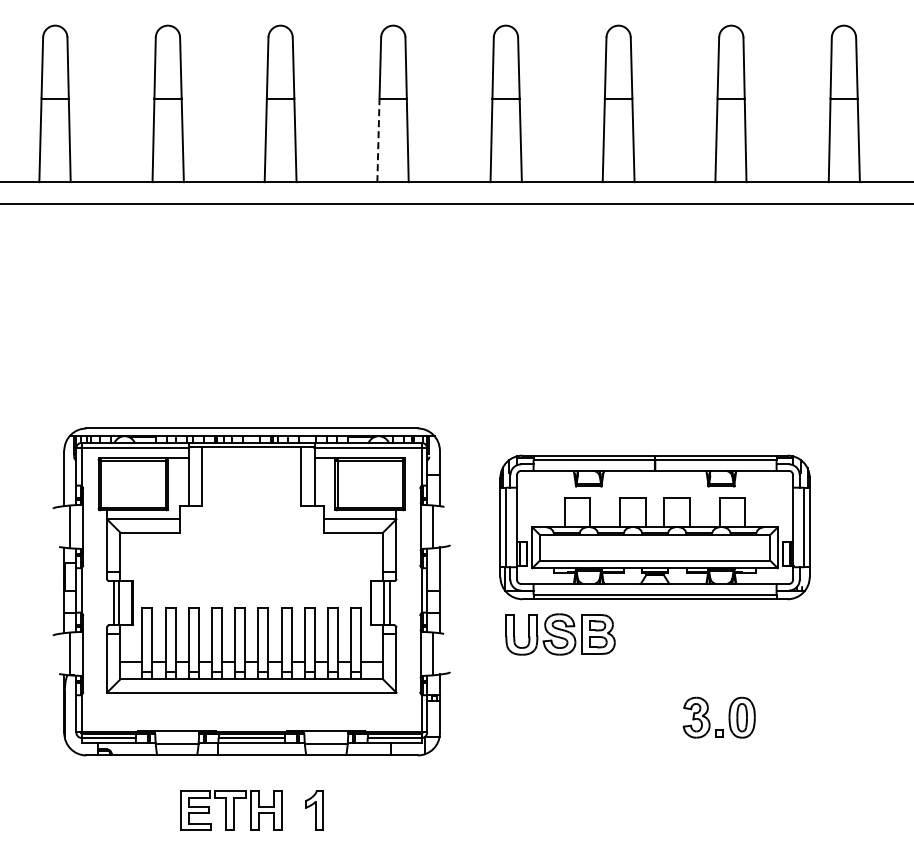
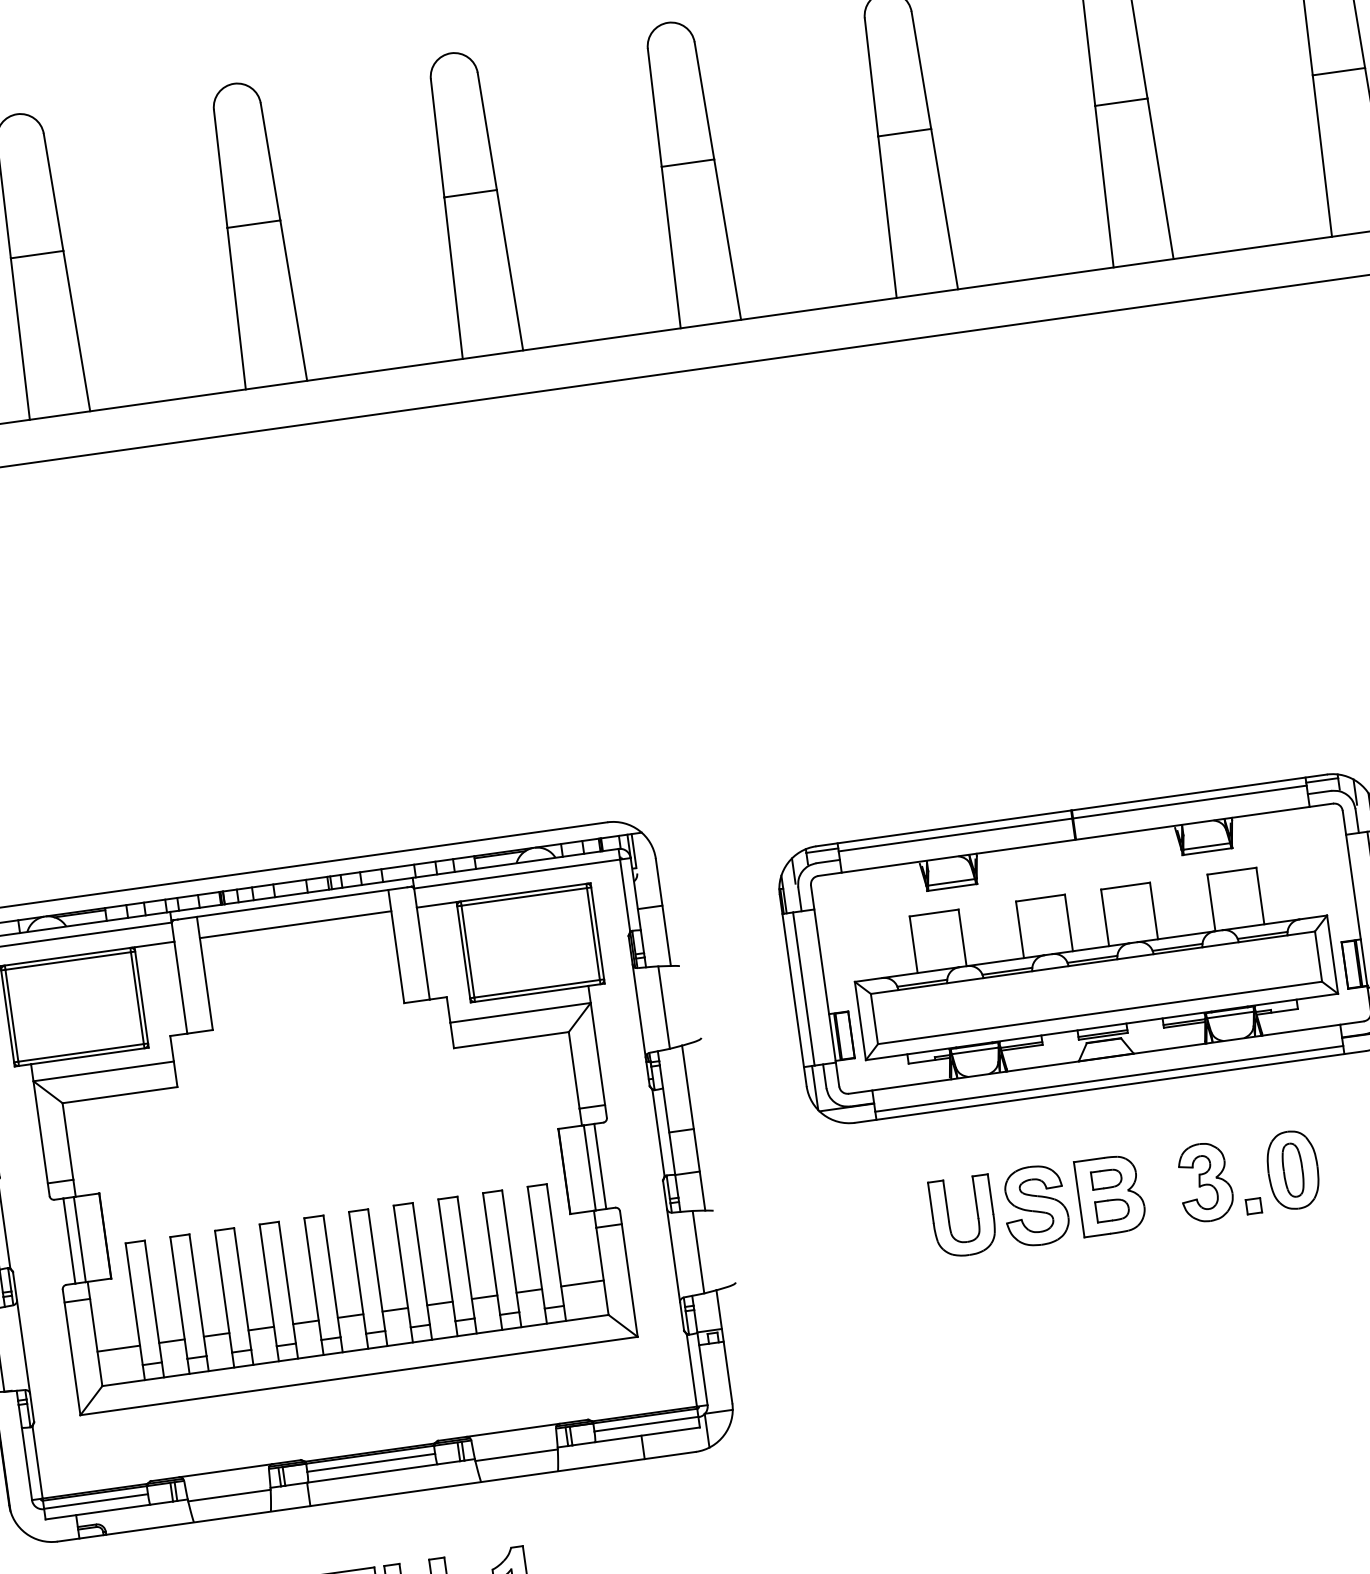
line: (378, 140) -> (453, 278), dashed -> solid
line: (251, 458) -> (295, 925), added
part: (560, 634) -> (1037, 1205), moved
part: (710, 722) -> (1233, 1187), moved

